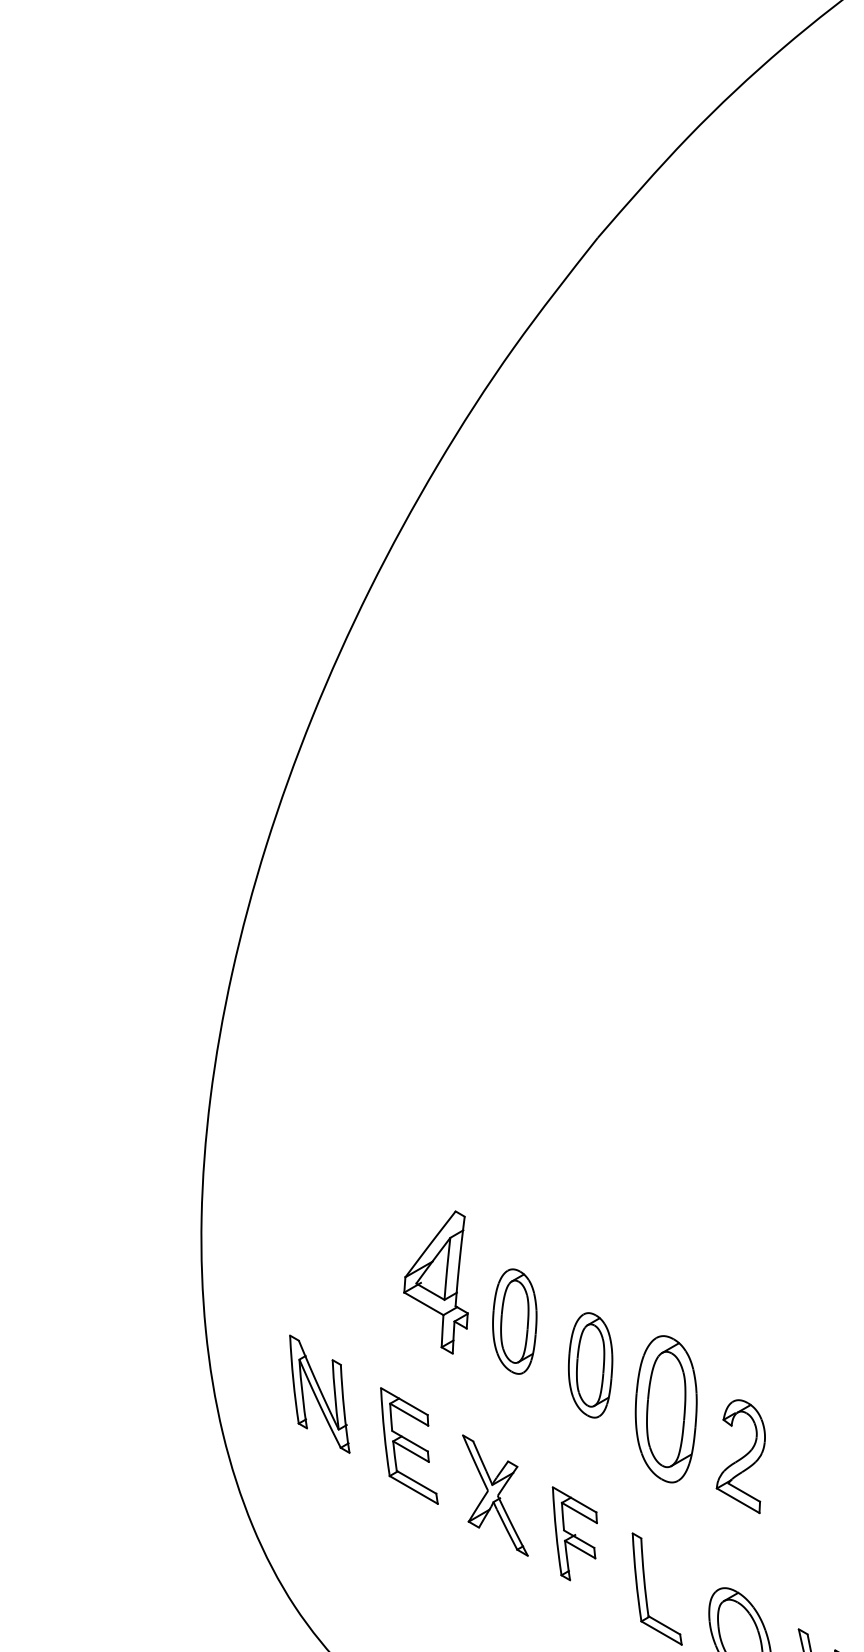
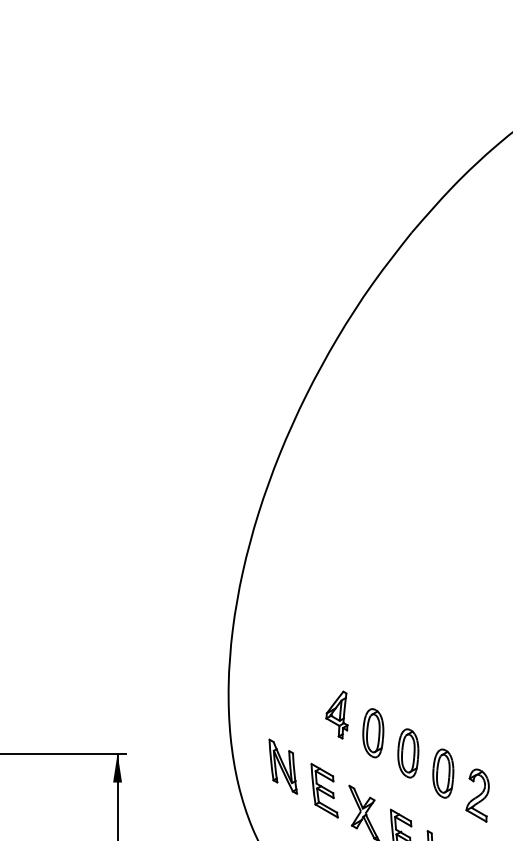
part: (435, 1281) -> (336, 714), size x0.71
part: (666, 1408) -> (443, 773), size x0.71

